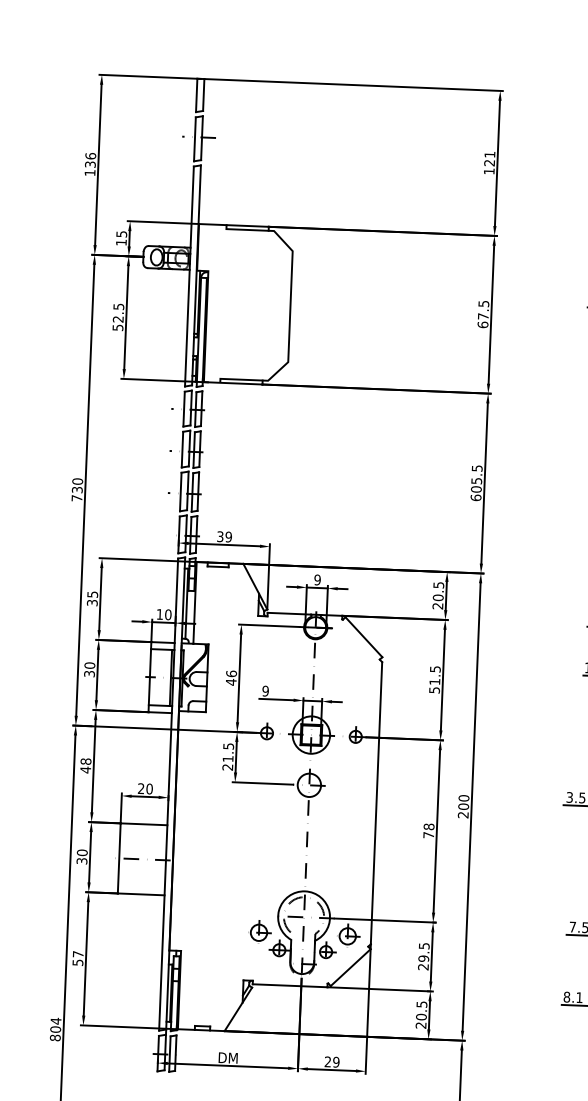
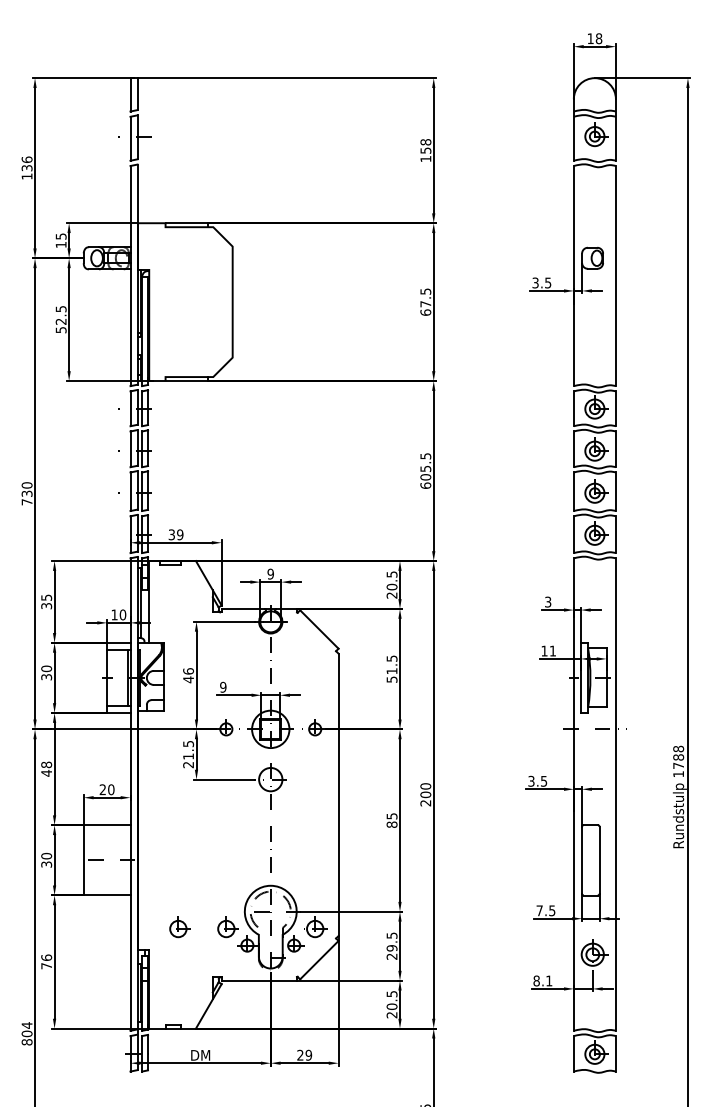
text: (489, 158) -> (425, 146), 121 -> 158
text: (428, 830) -> (391, 820), 78 -> 85
part: (212, 929) -> (179, 927), added
text: (77, 958) -> (46, 961), 57 -> 76

